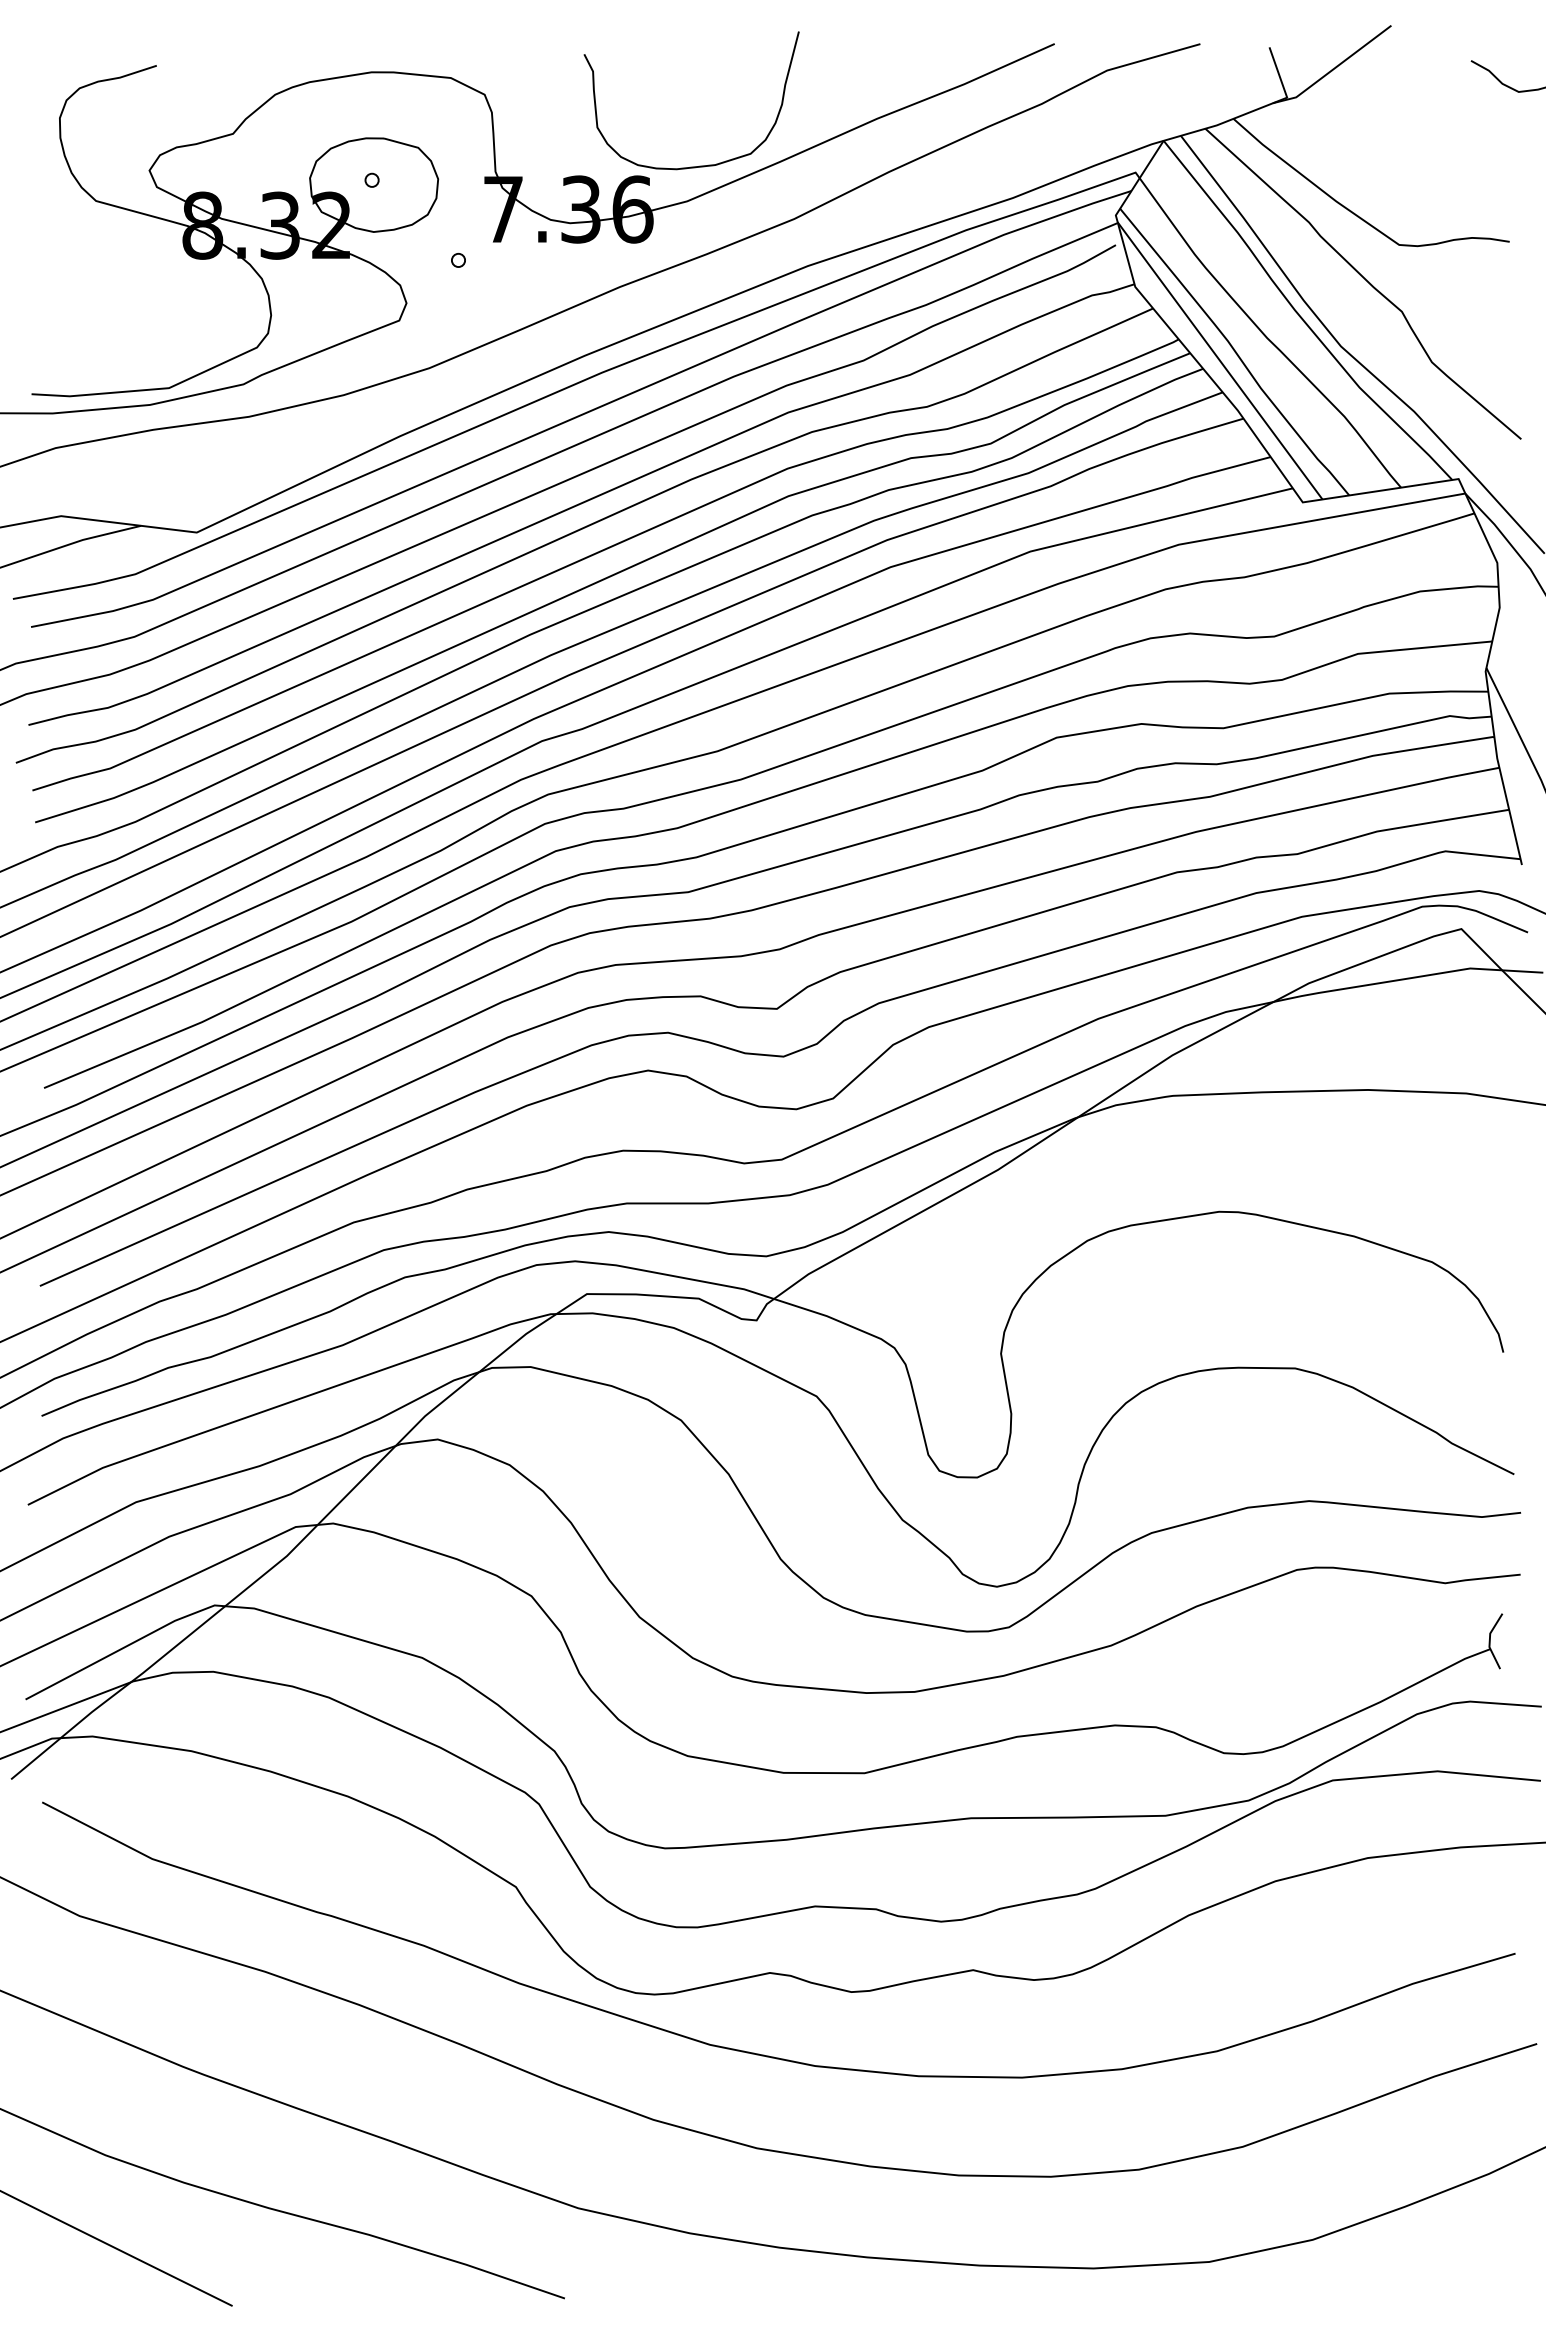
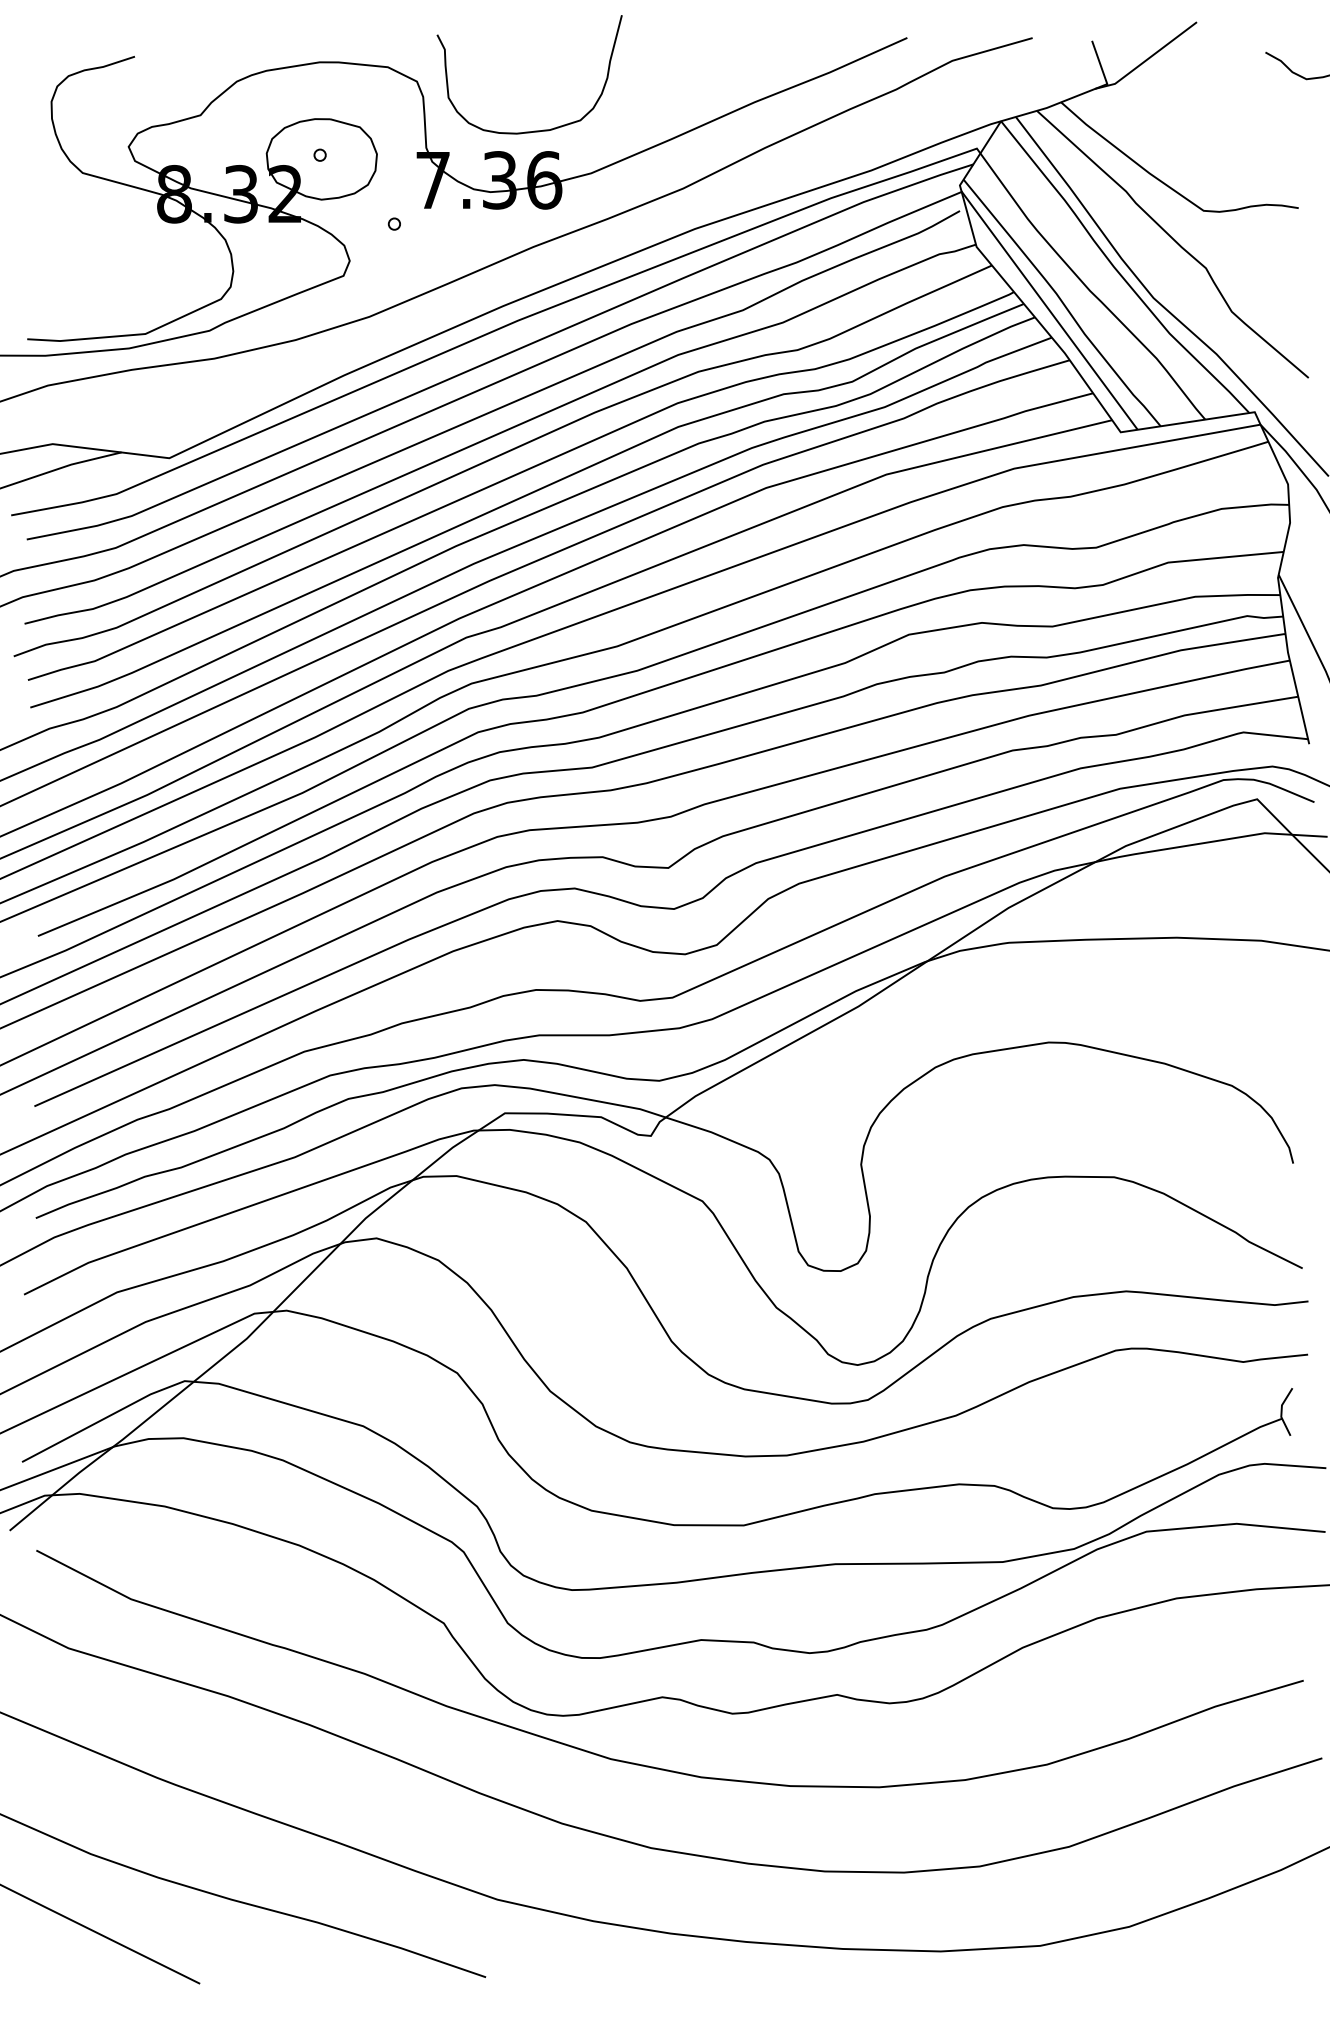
curve: (699, 165) -> (536, 130), moved

